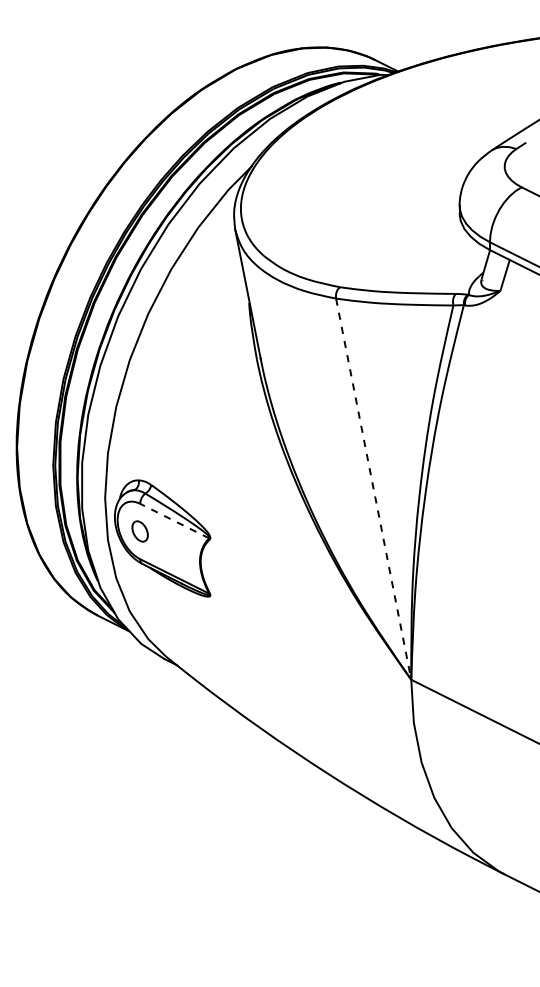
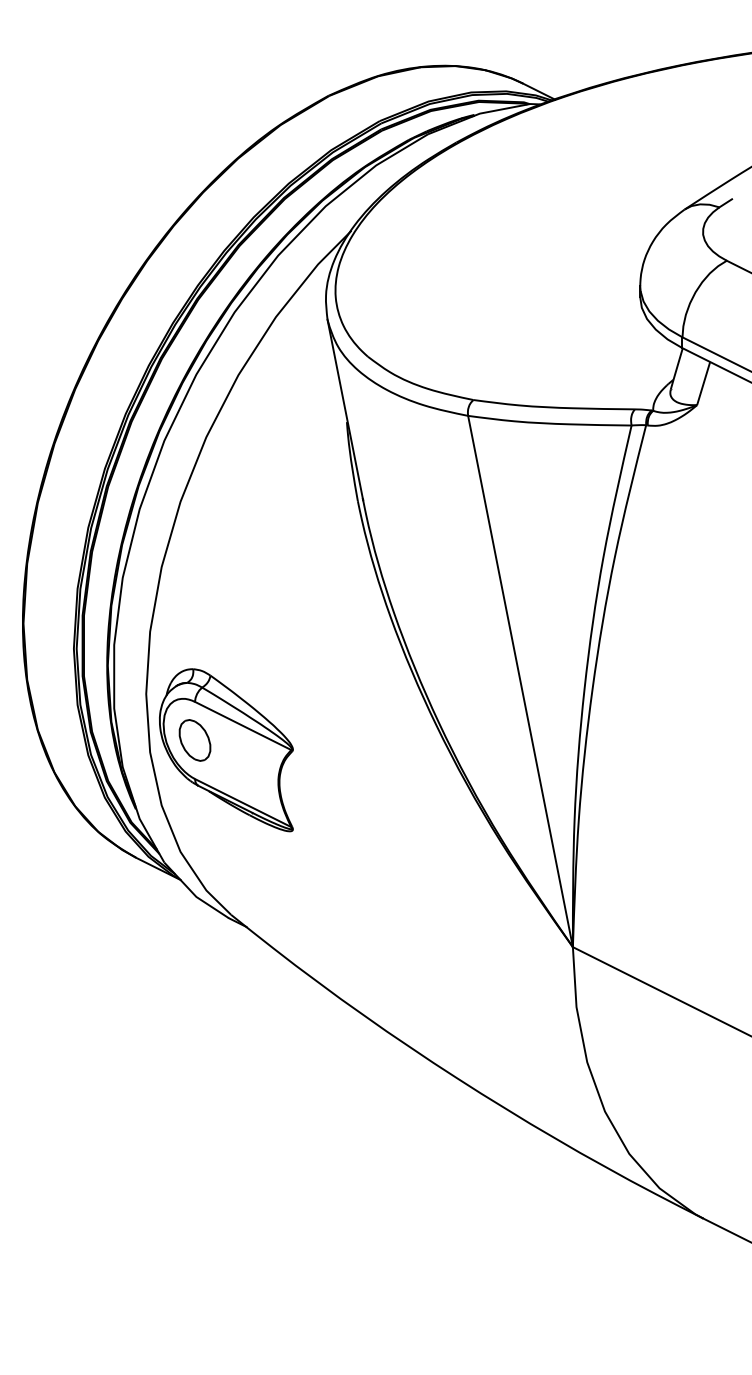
line: (373, 489) -> (520, 681), dashed -> solid
line: (174, 520) -> (243, 725), dashed -> solid
part: (139, 531) -> (194, 740), size x1.43

